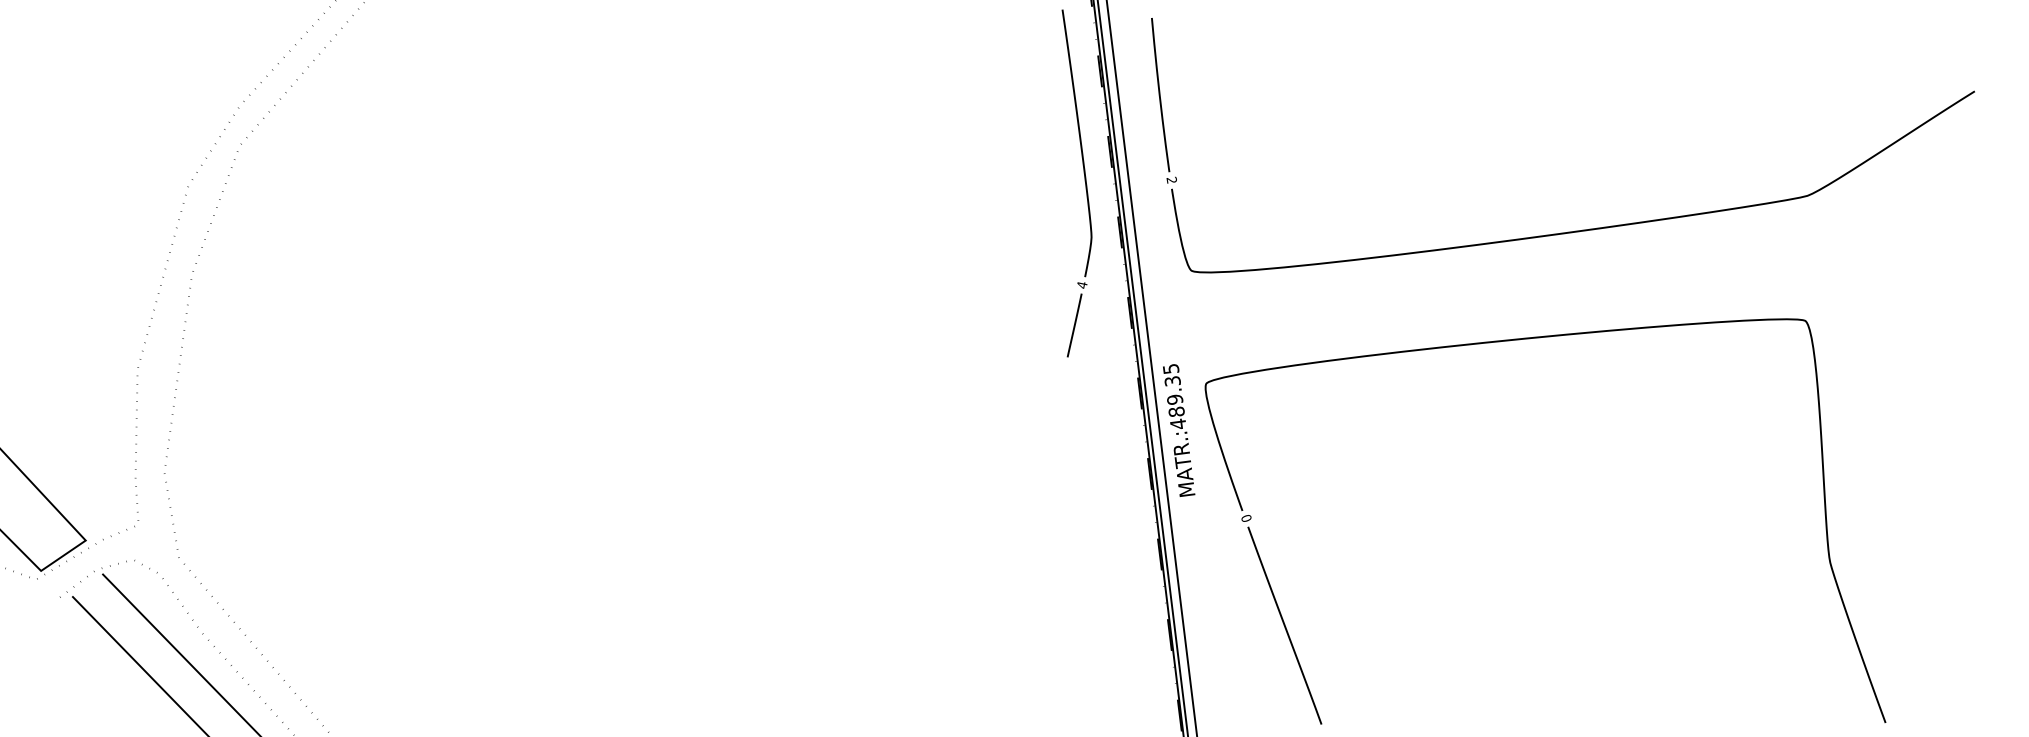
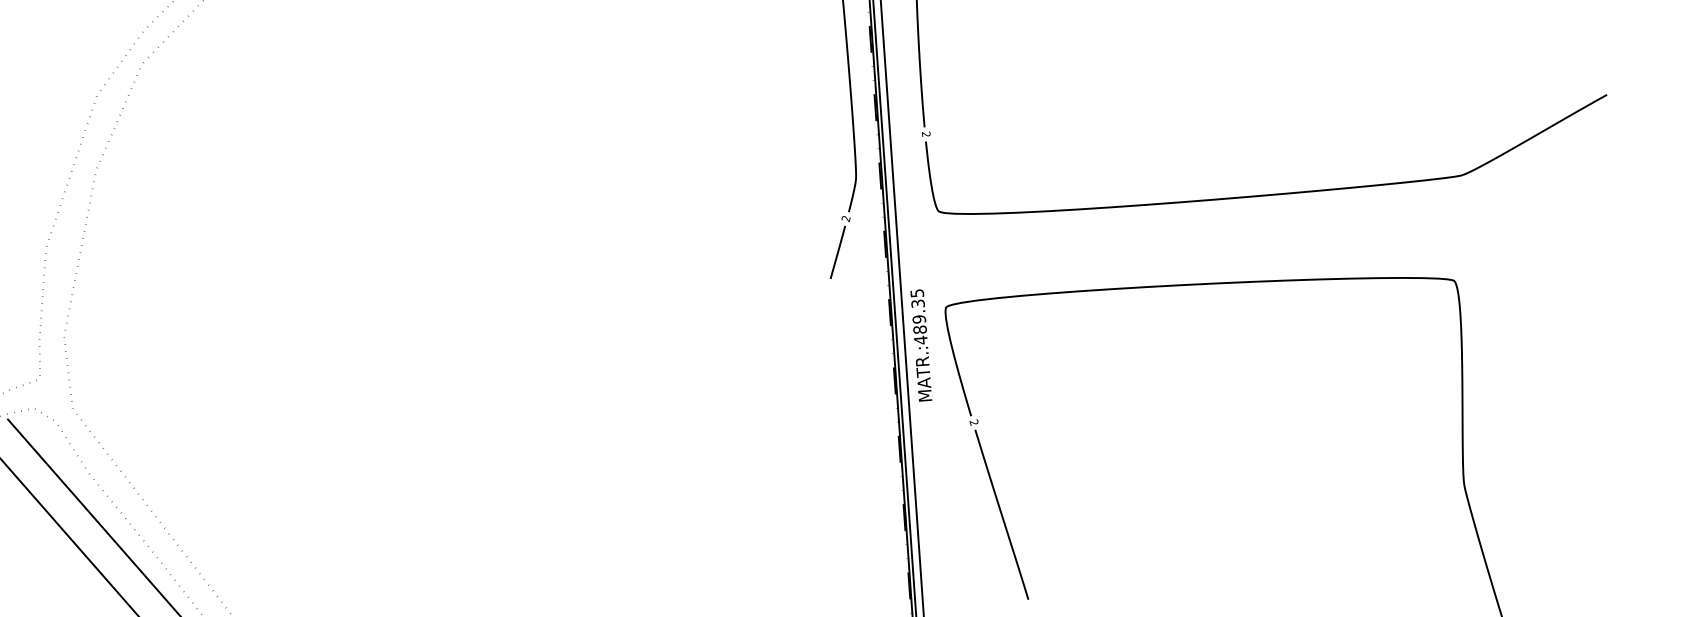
text: (1082, 285) -> (846, 219), 4 -> 2
text: (1245, 518) -> (973, 422), 0 -> 2

